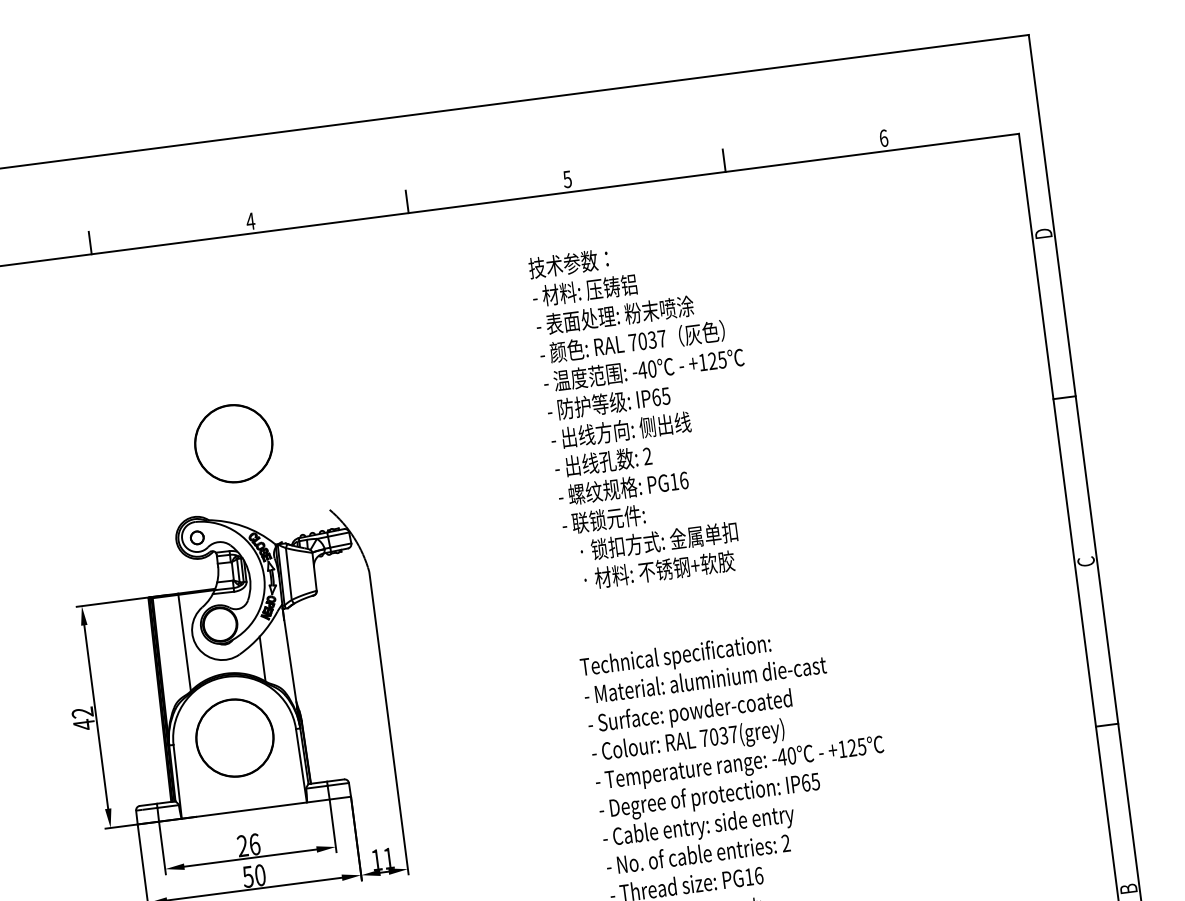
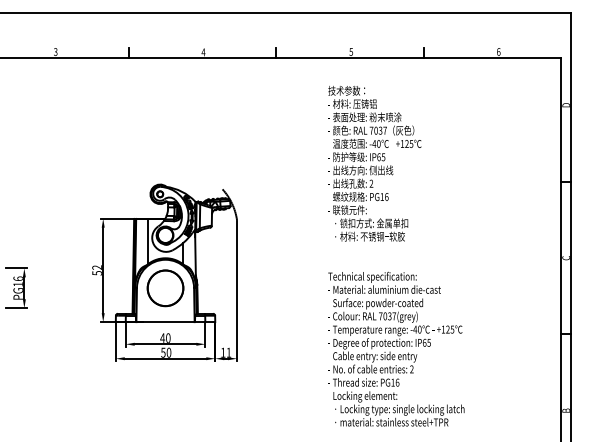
part: (233, 444) -> (182, 153), removed
text: (82, 723) -> (96, 272), 42 -> 52
text: (248, 843) -> (165, 337), 26 -> 40

